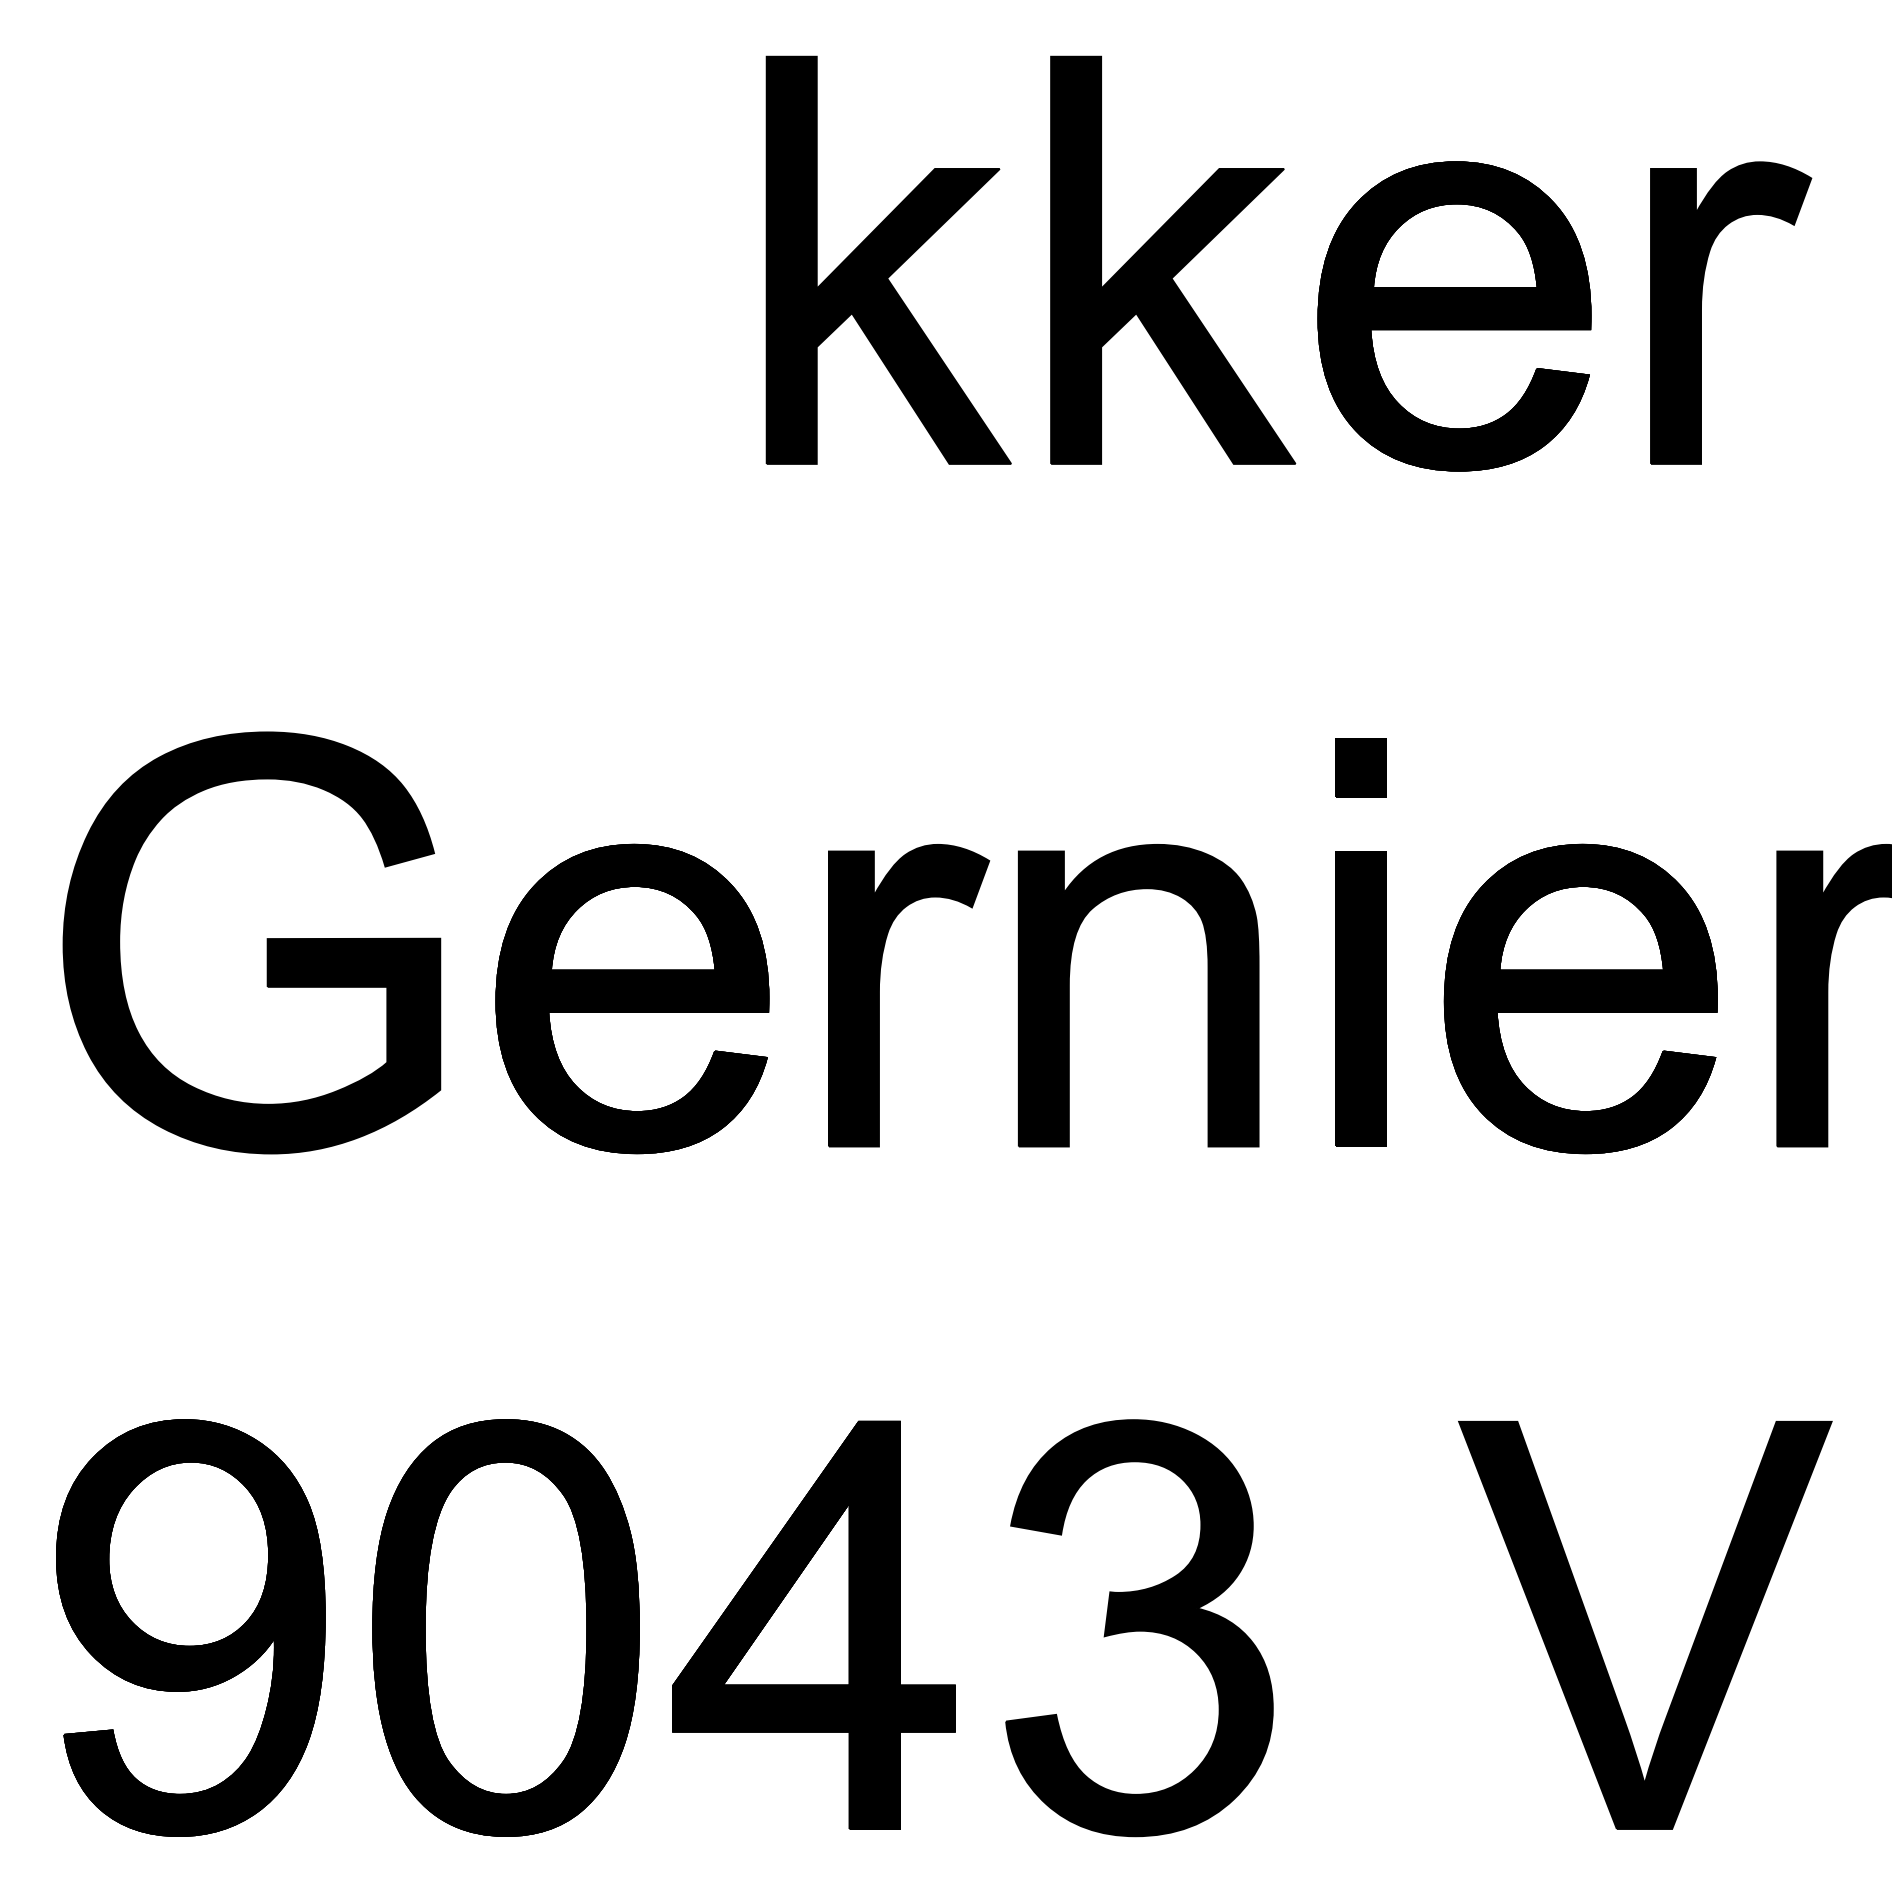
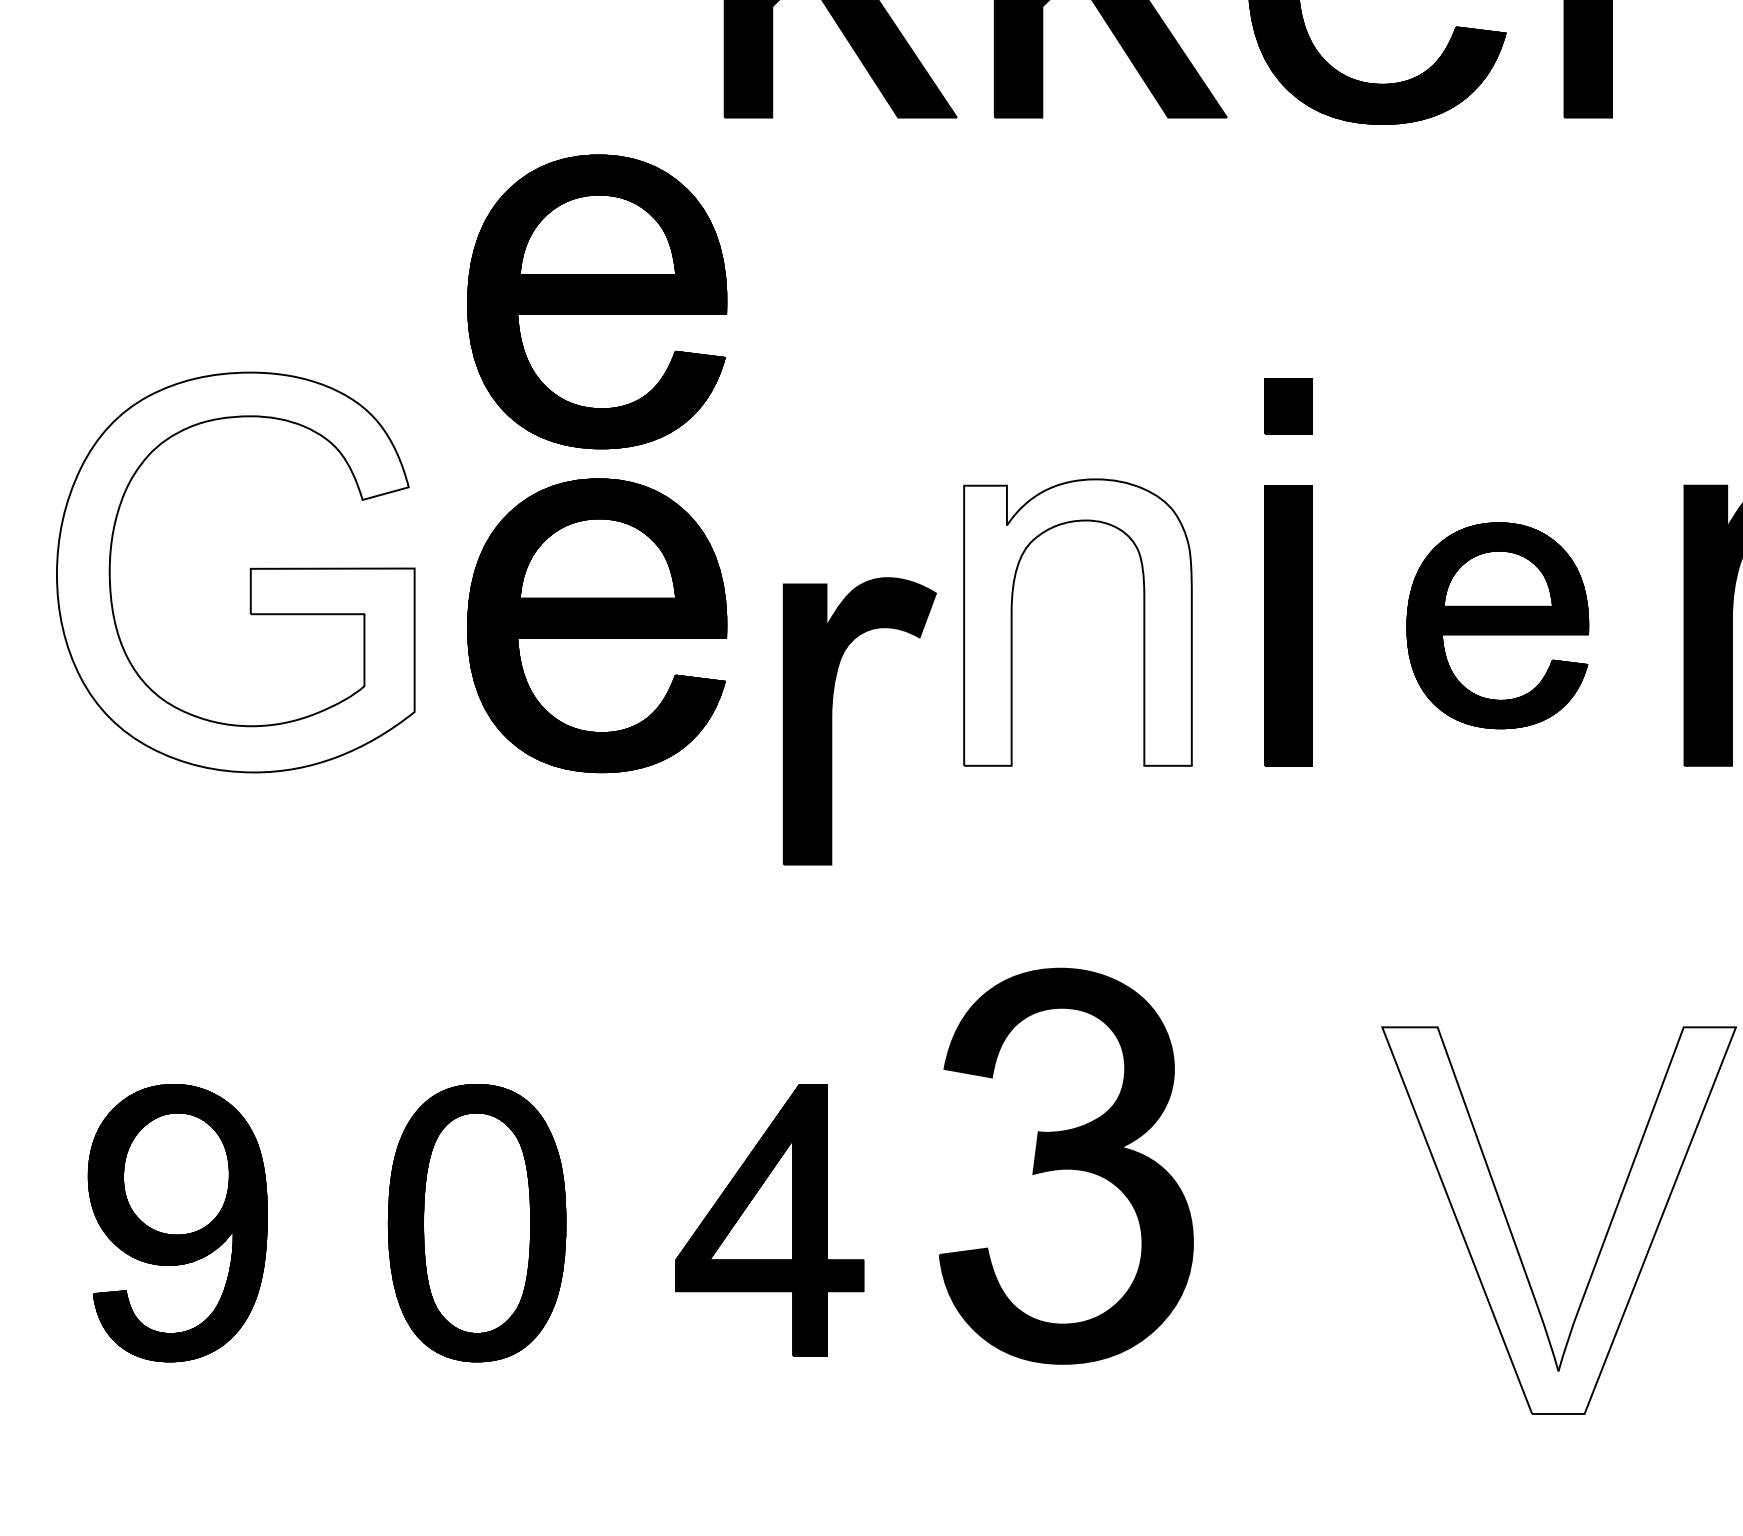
part: (632, 657) -> (597, 301), added
fill: (251, 942) -> (235, 572), removed
part: (879, 995) -> (831, 721), moved
fill: (1138, 995) -> (1077, 622), removed
part: (1580, 998) -> (1497, 625), size x0.7
part: (813, 1624) -> (769, 1219), size x0.7
fill: (1645, 1624) -> (1559, 1219), removed
part: (190, 1627) -> (177, 1222), size x0.7
part: (505, 1627) -> (476, 1222), size x0.7
part: (1139, 1628) -> (1066, 1166), moved

